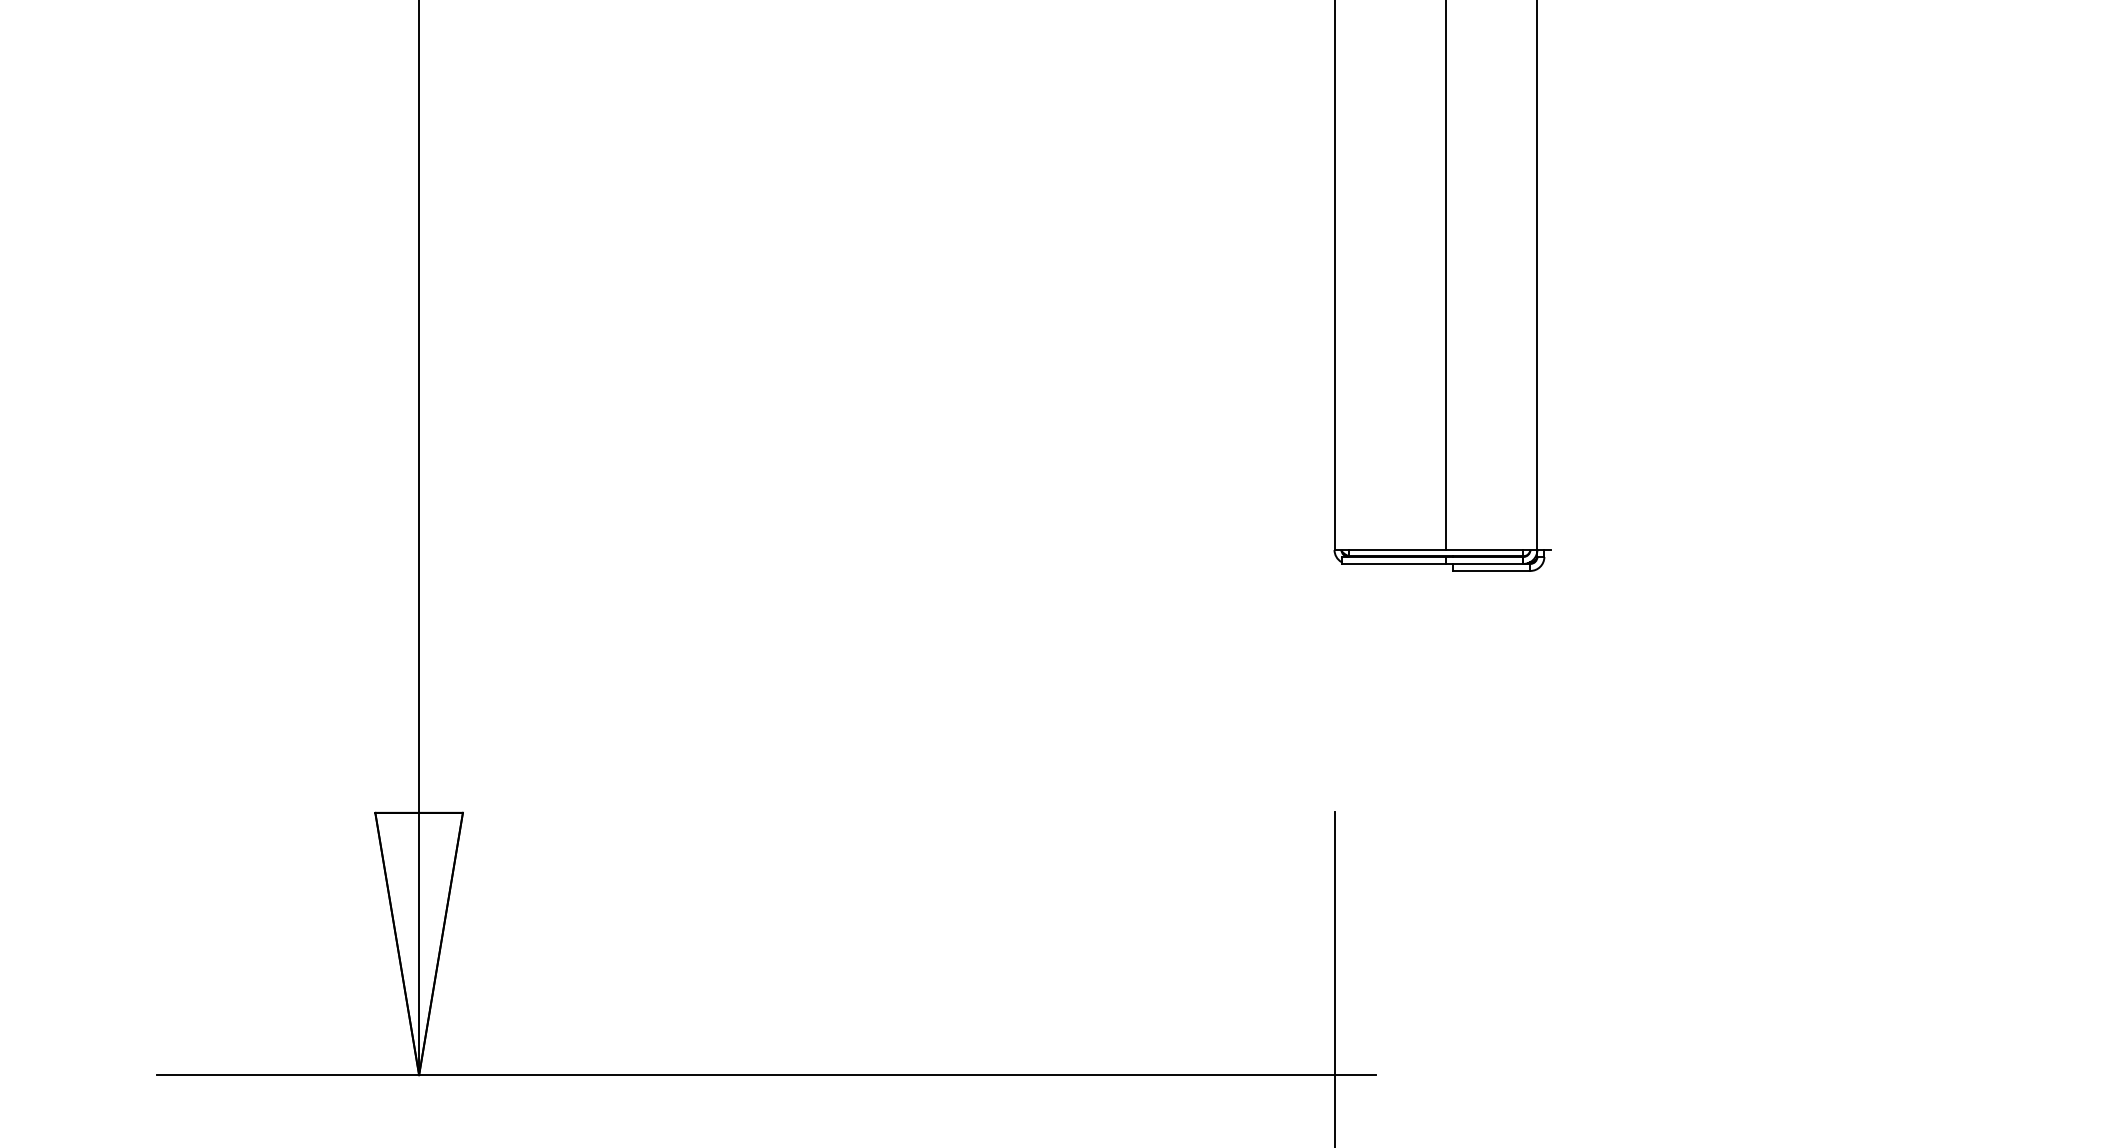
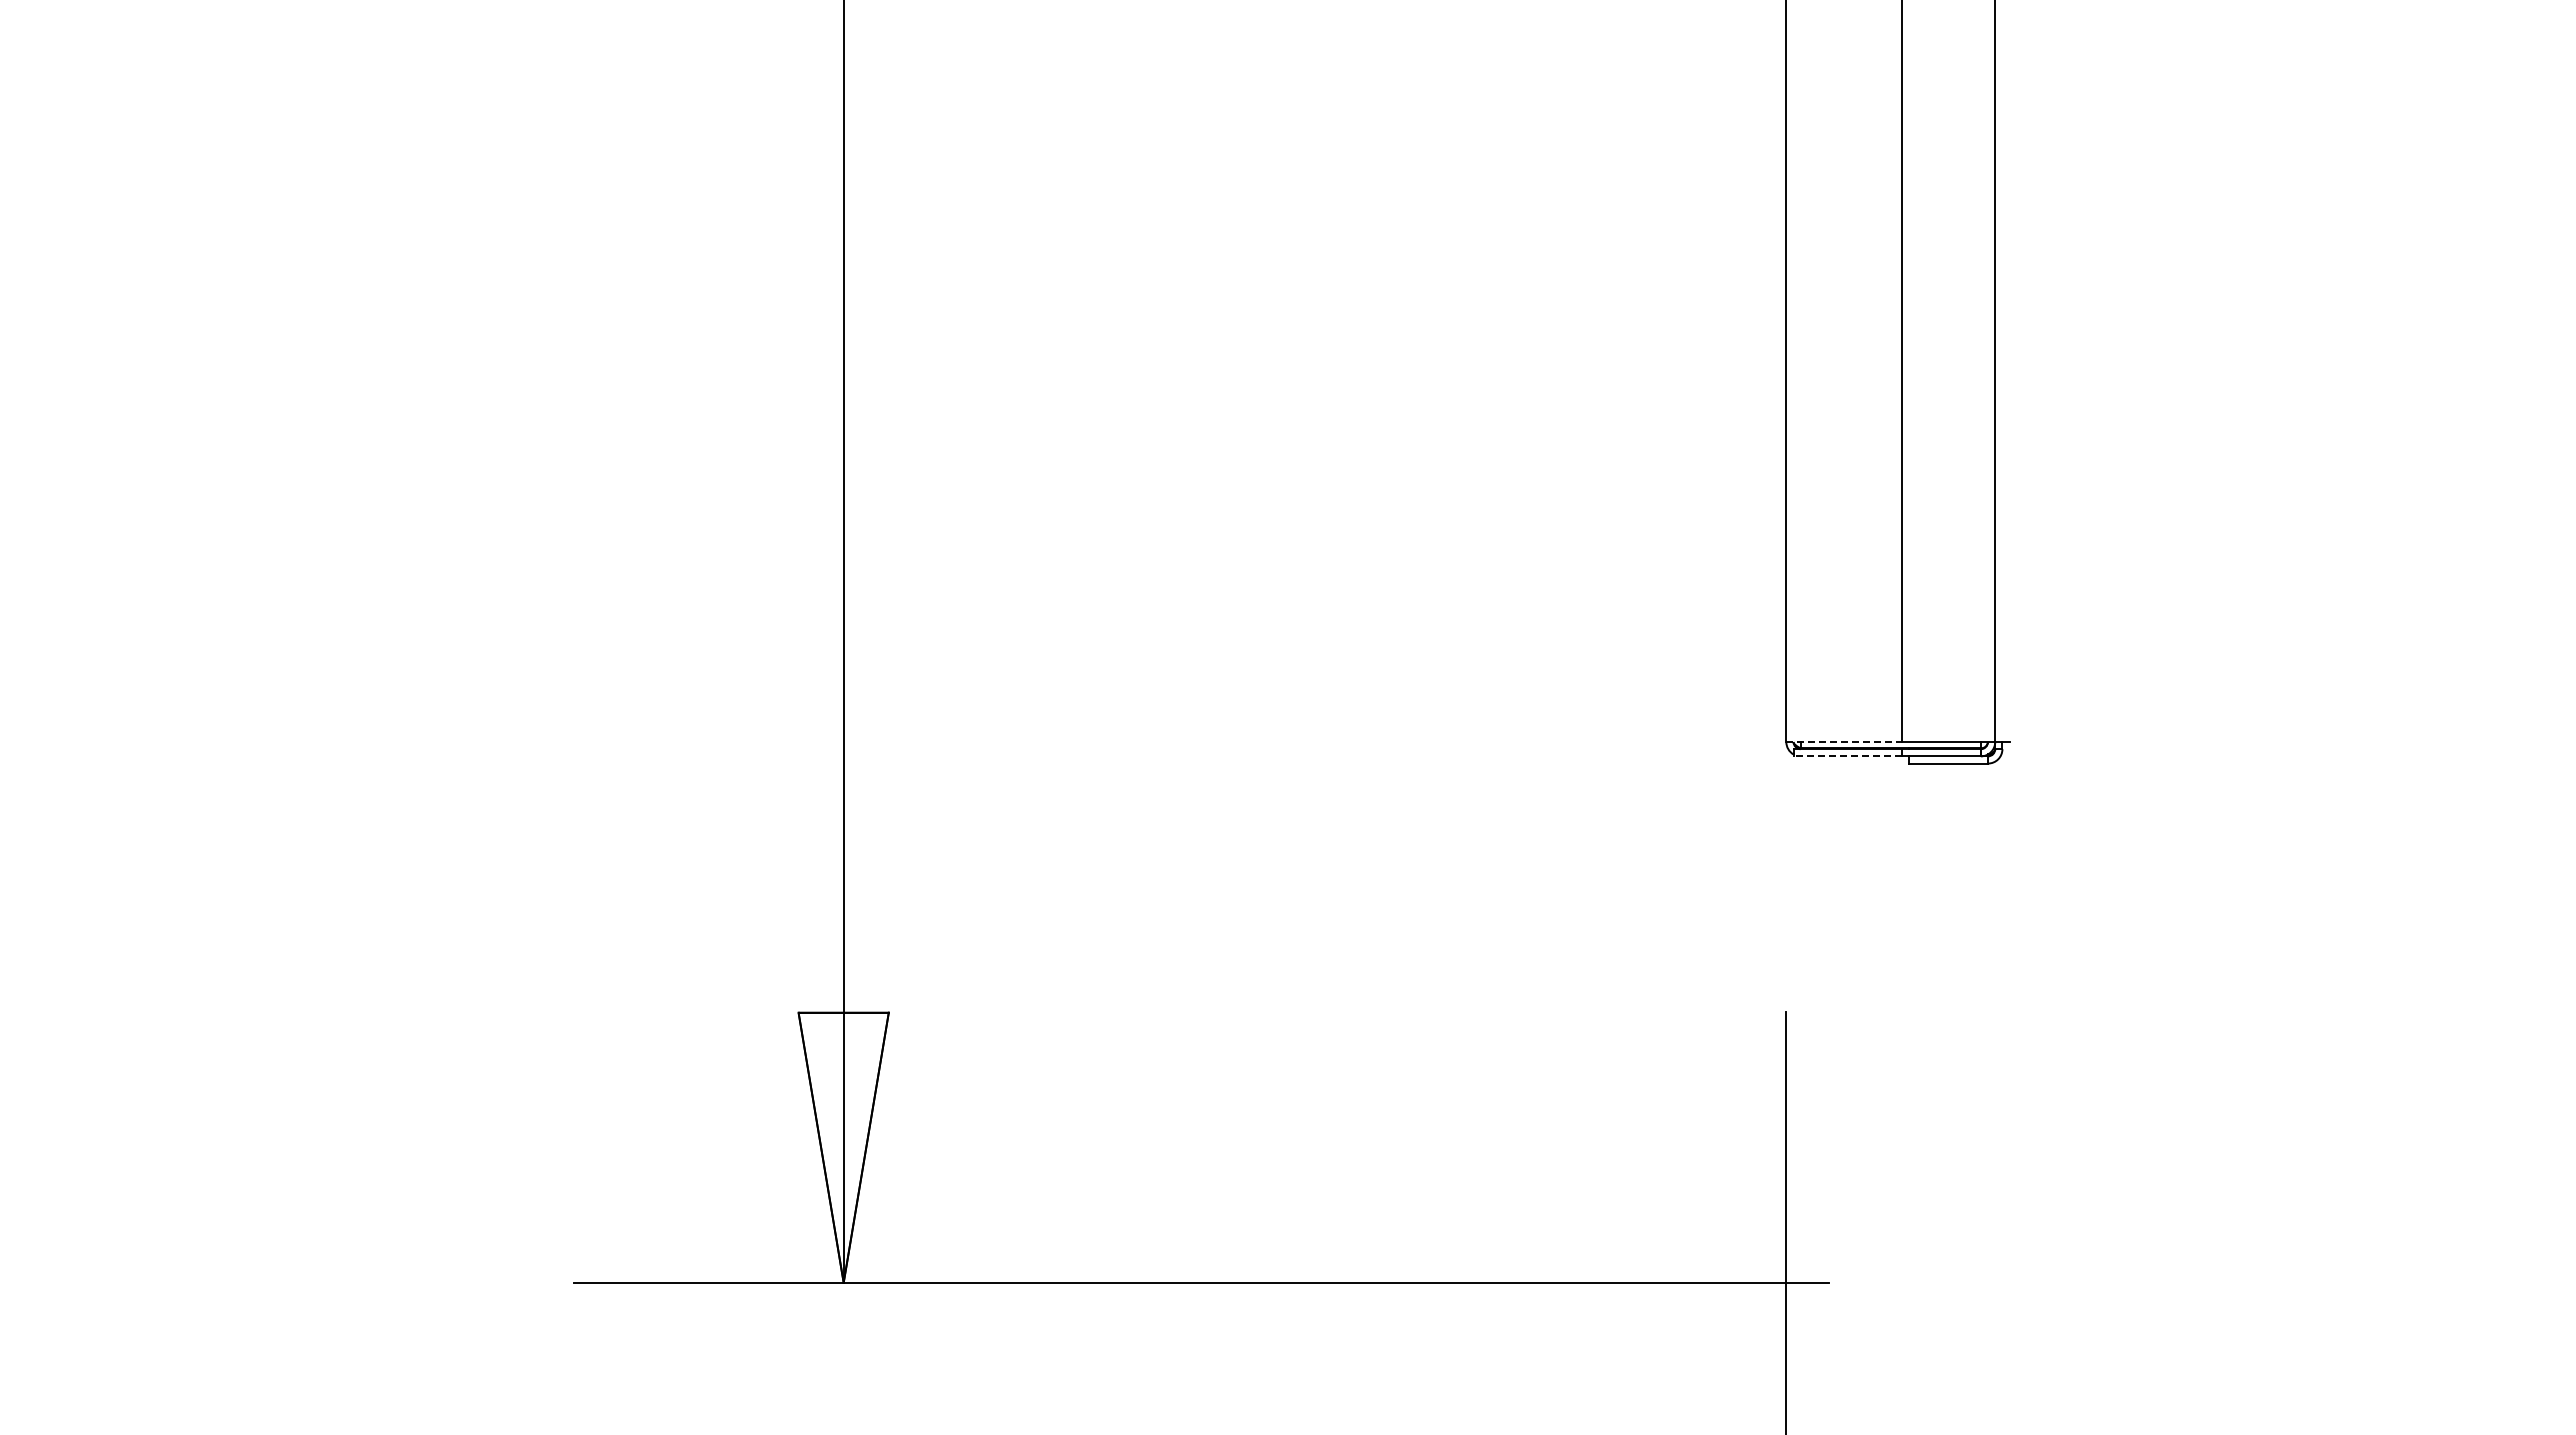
line: (1390, 549) -> (1843, 741), solid -> dashed
line: (1393, 564) -> (1847, 756), solid -> dashed

